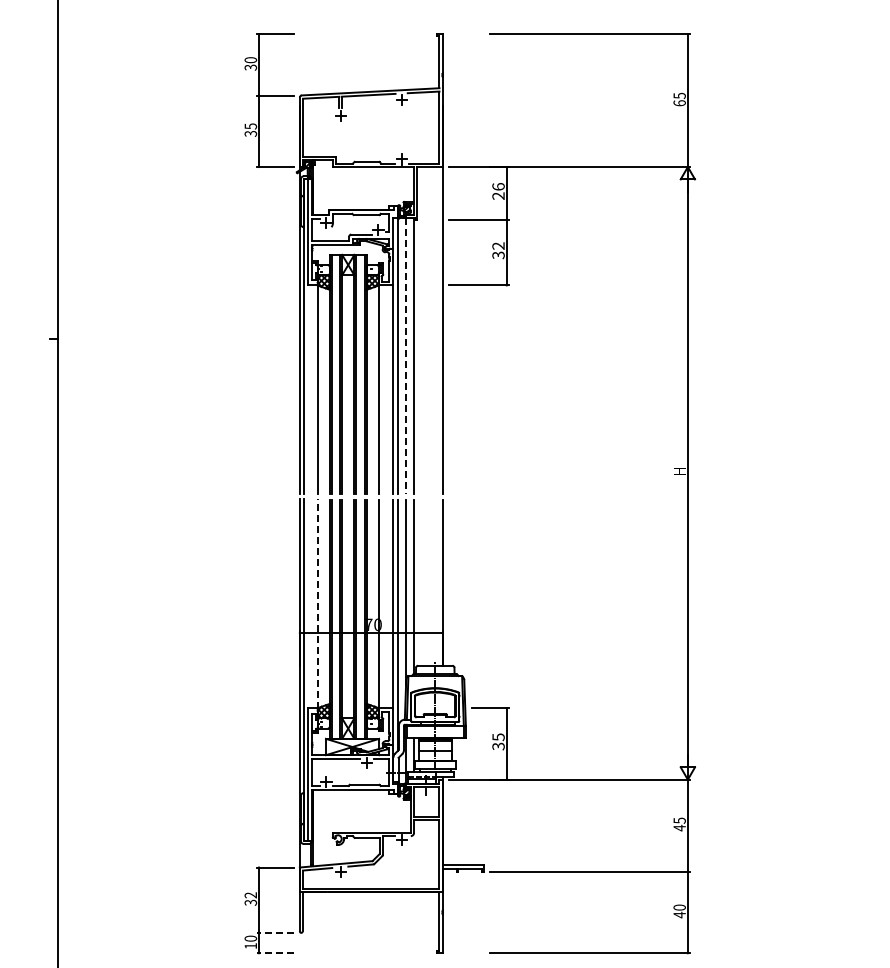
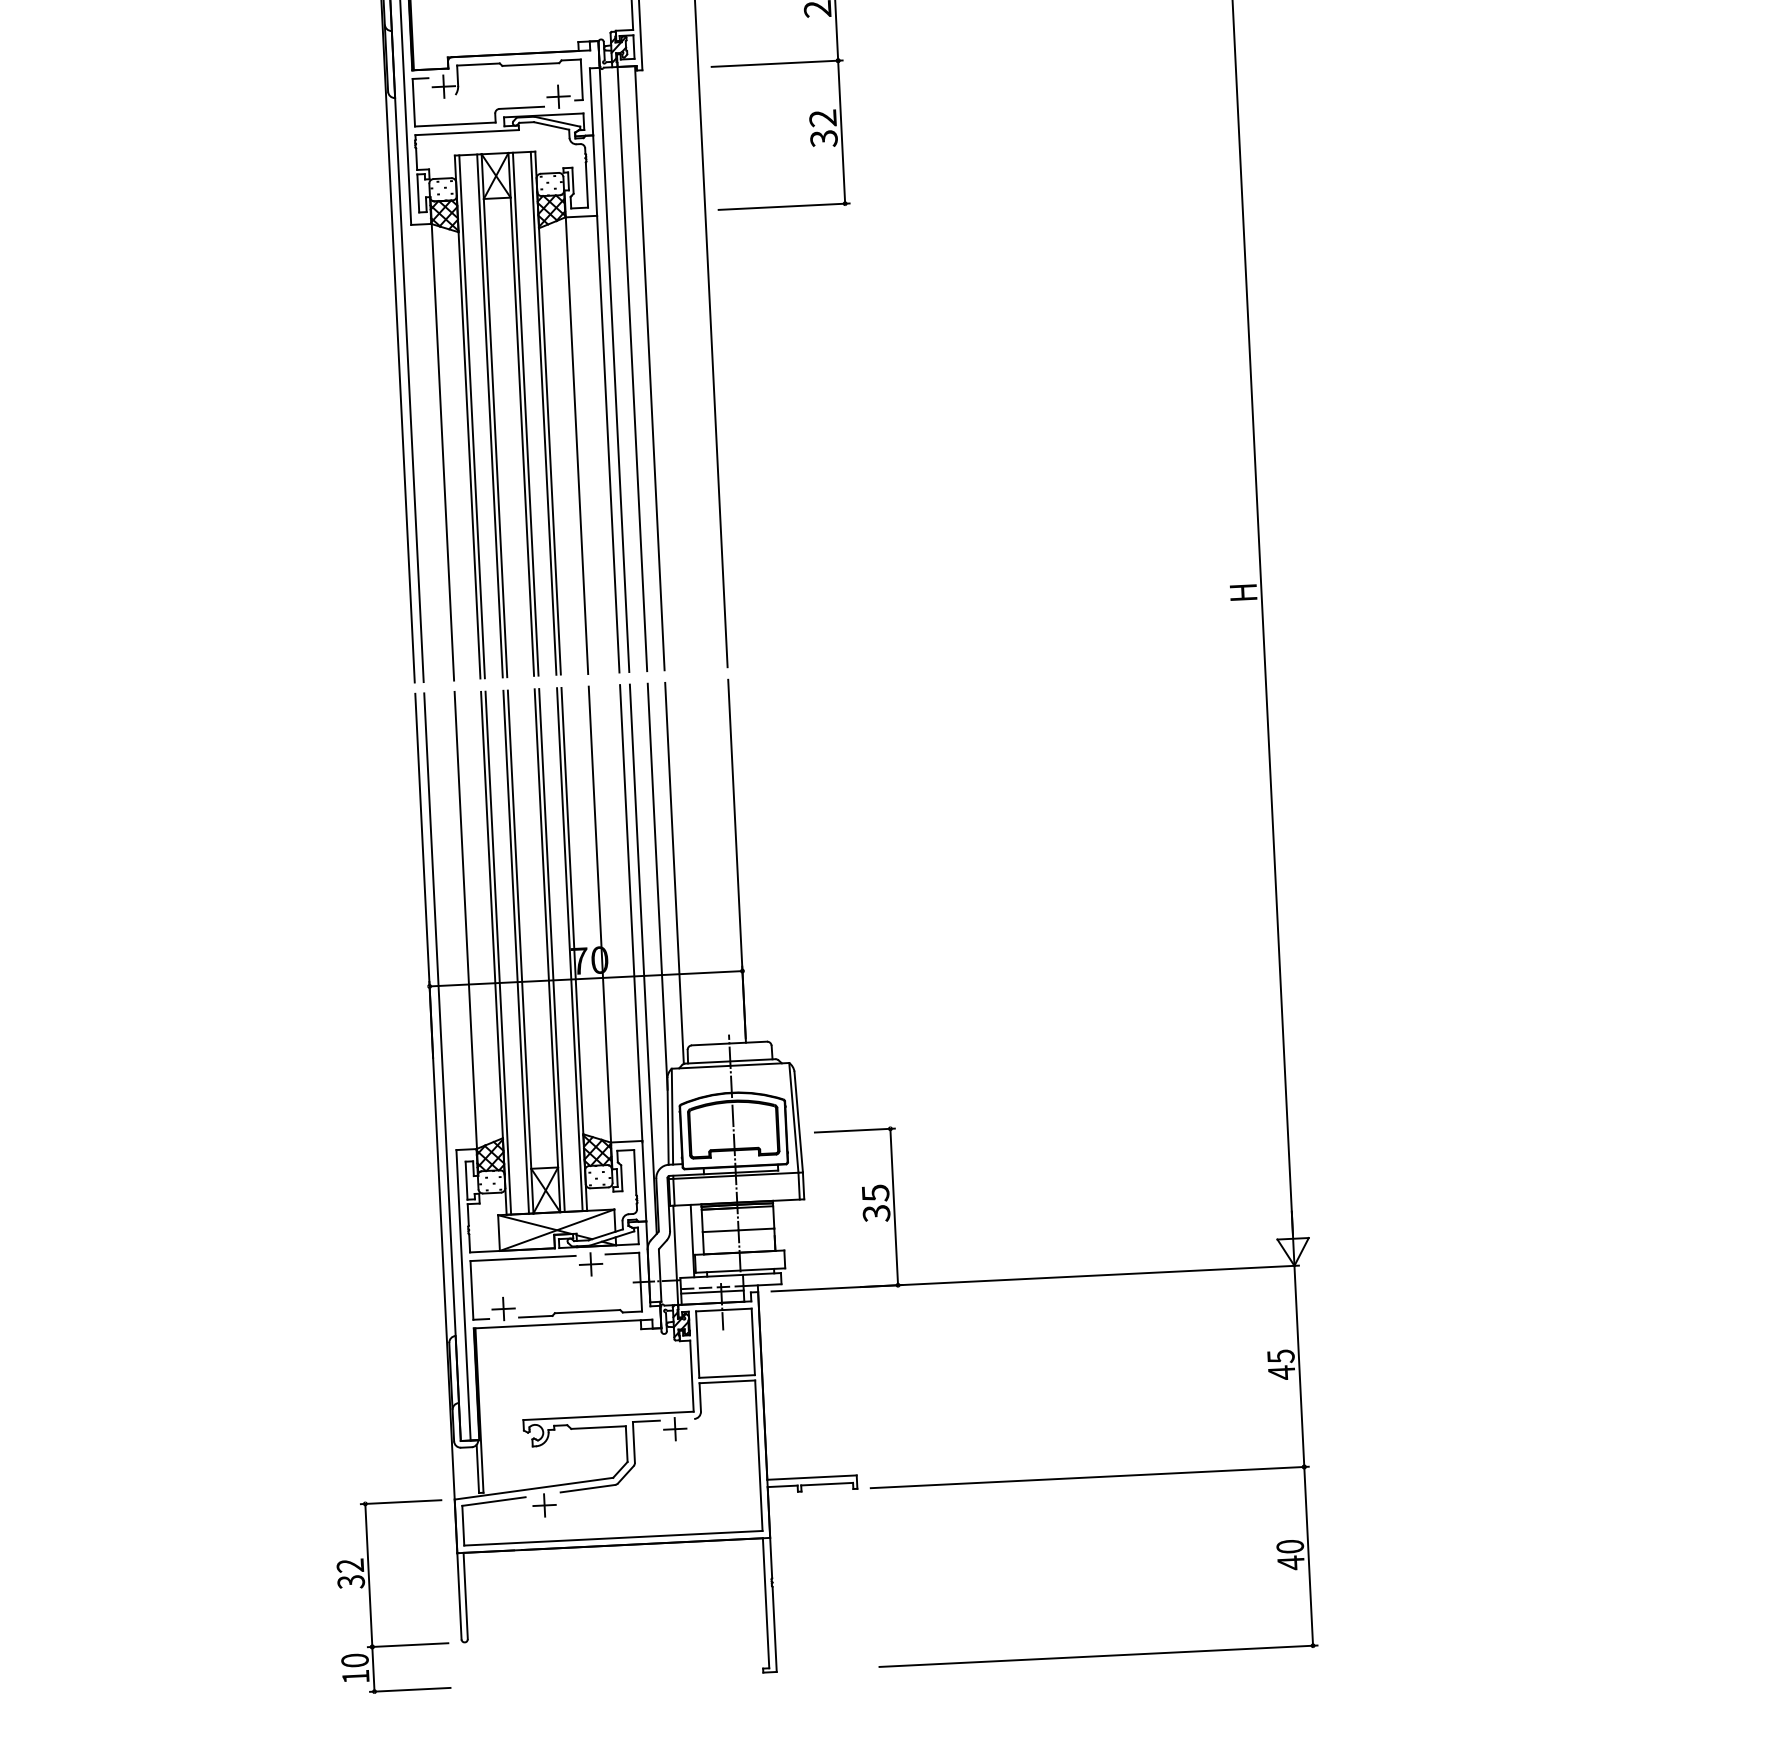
line: (406, 356) -> (633, 369), dashed -> solid
line: (317, 604) -> (465, 922), dashed -> solid
line: (274, 932) -> (406, 1644), dashed -> solid
line: (274, 953) -> (408, 1690), dashed -> solid

